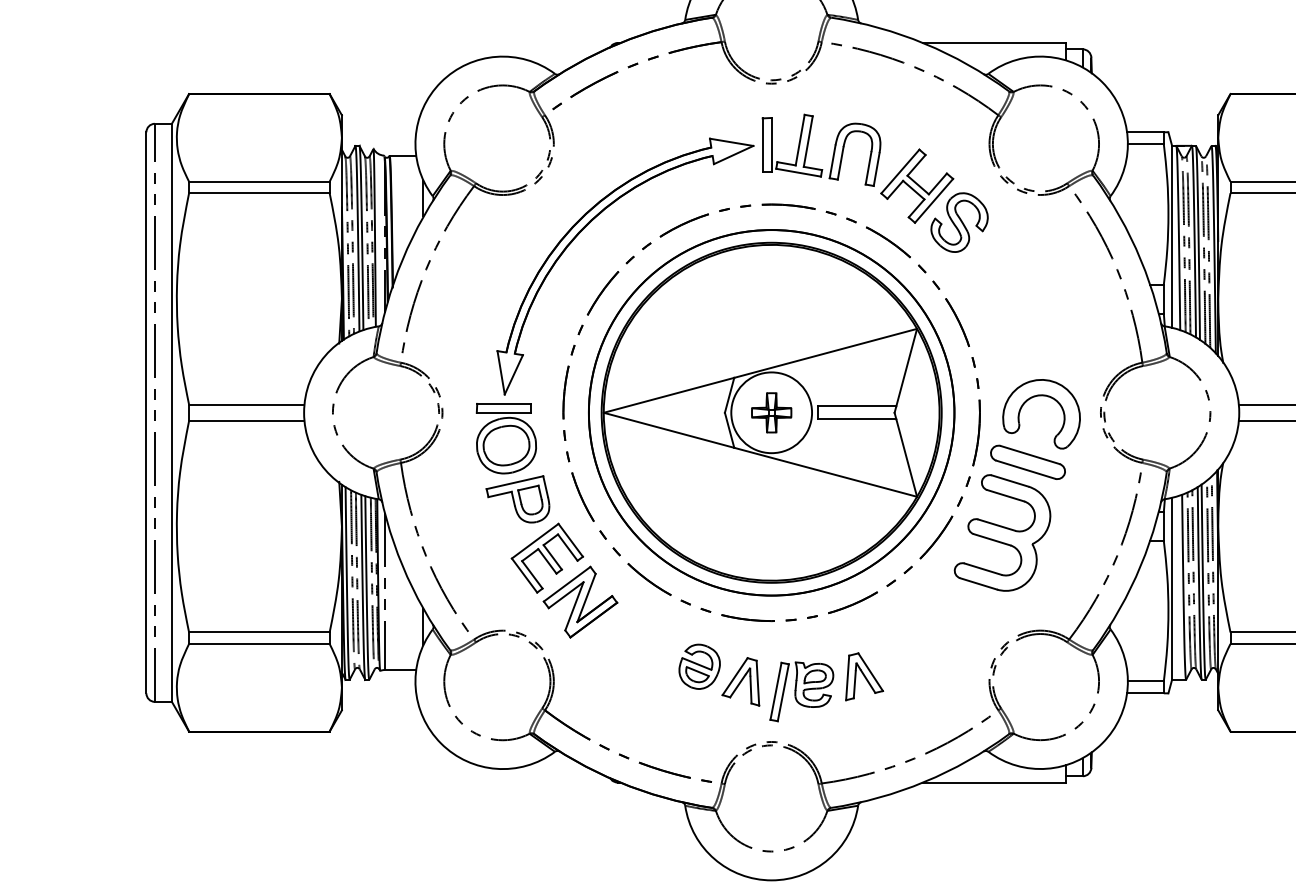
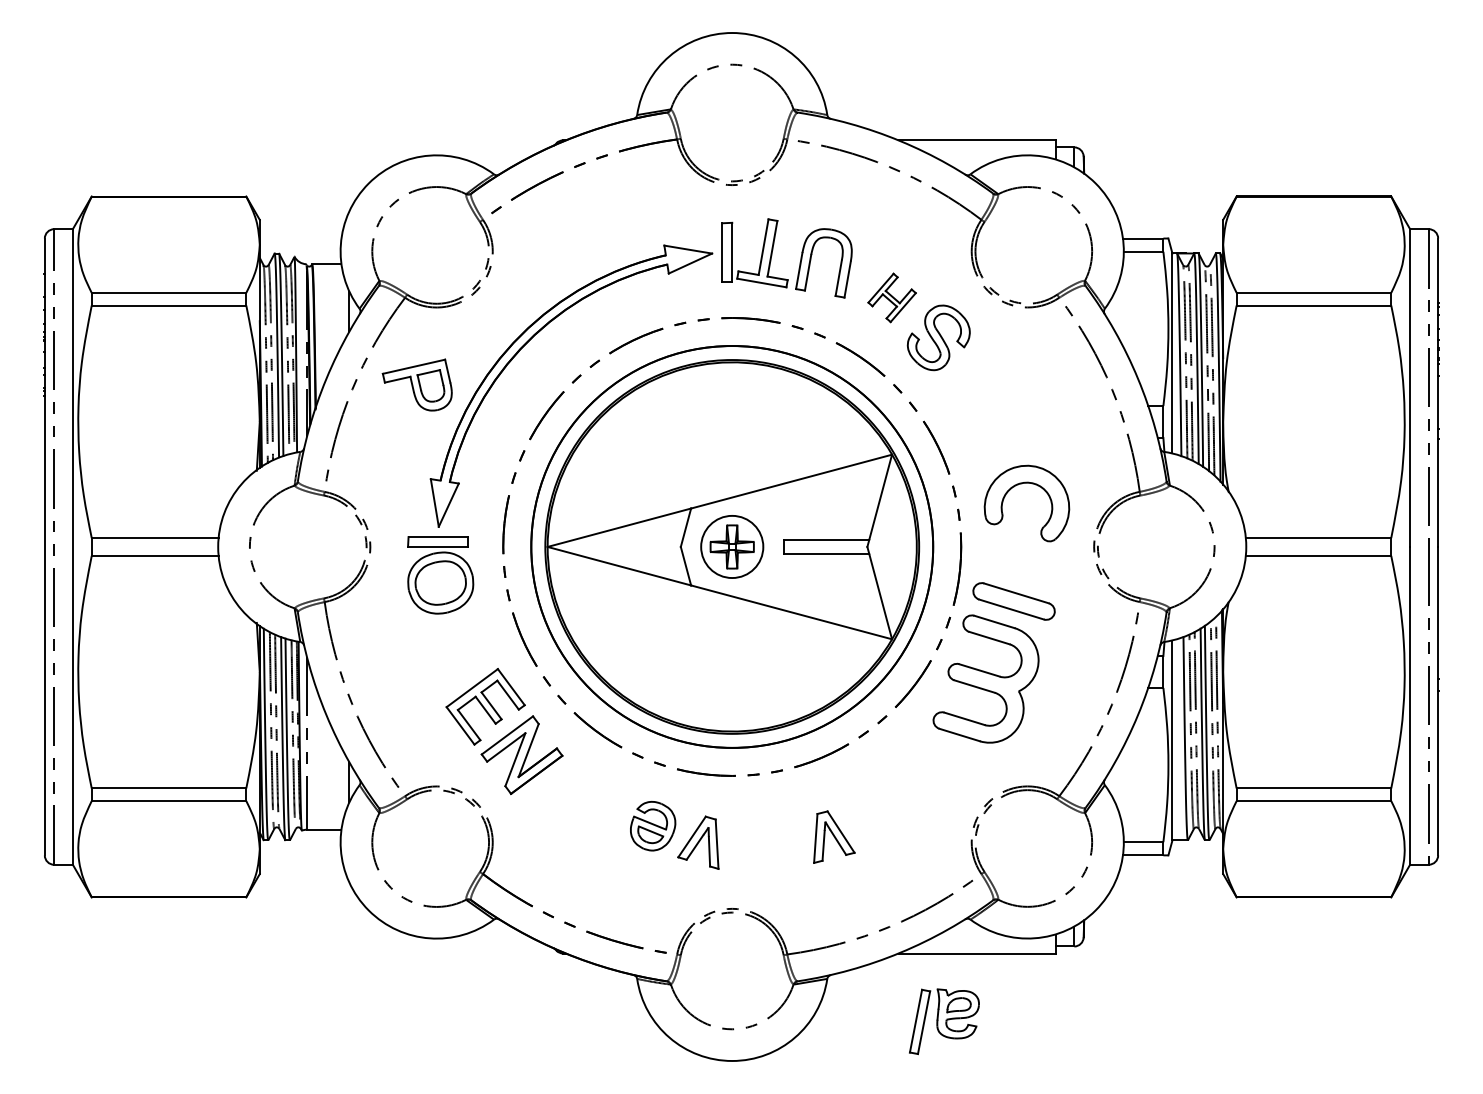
part: (916, 185) -> (891, 297), size x0.6
part: (1036, 396) -> (1021, 484), moved
circle: (771, 412) -> (731, 546), size x0.7
part: (517, 498) -> (416, 384), moved
part: (801, 691) -> (944, 1021), moved

